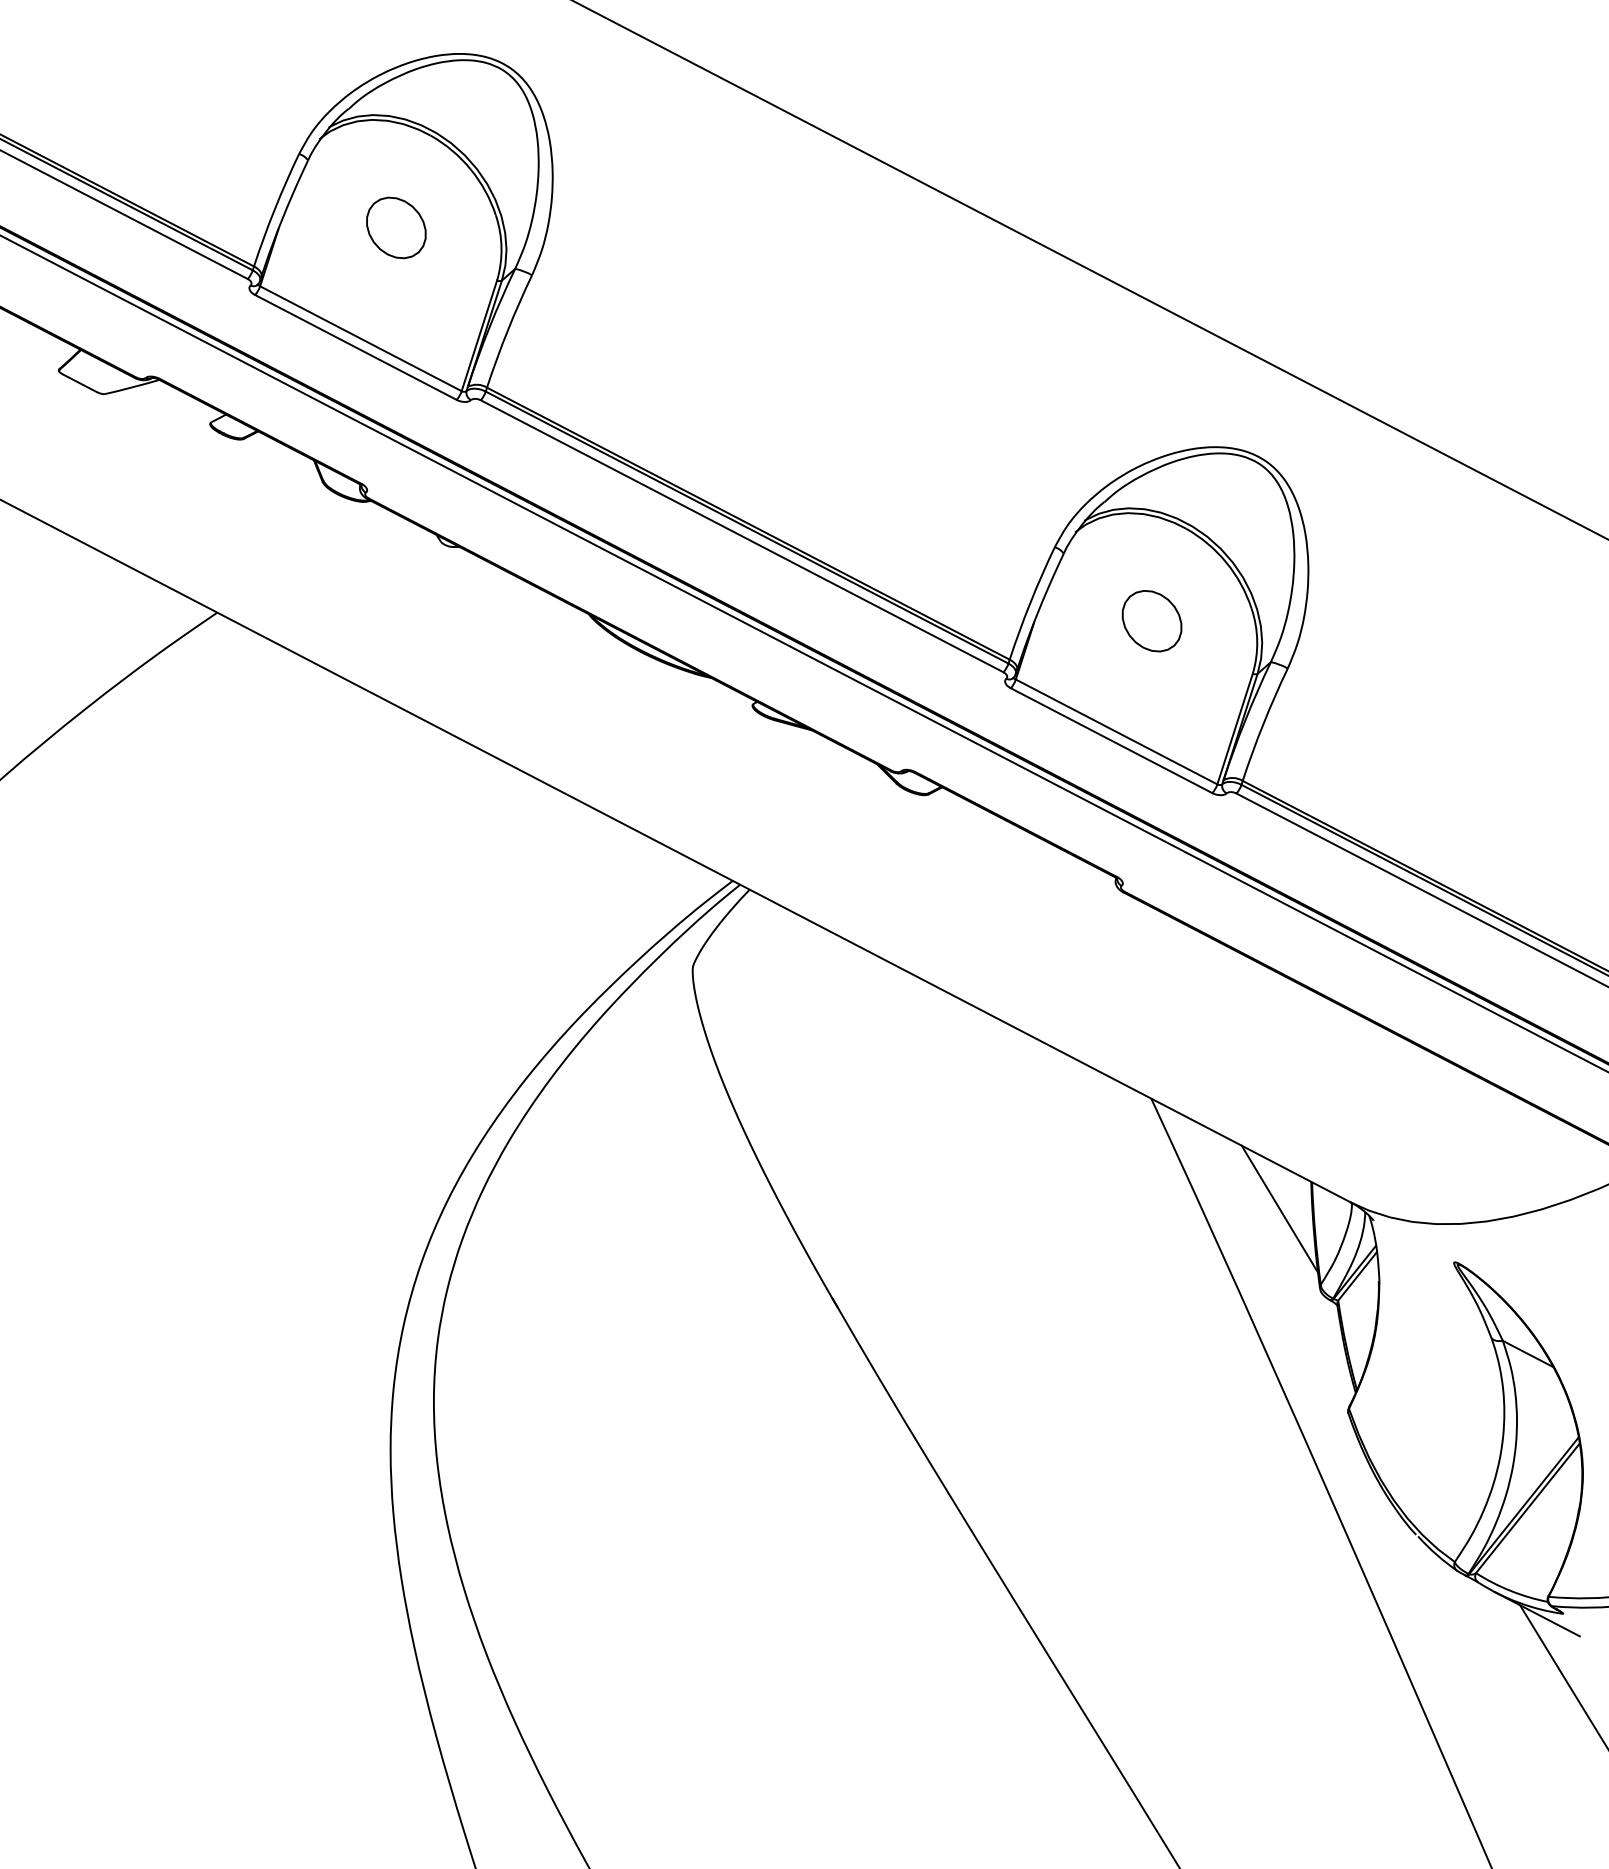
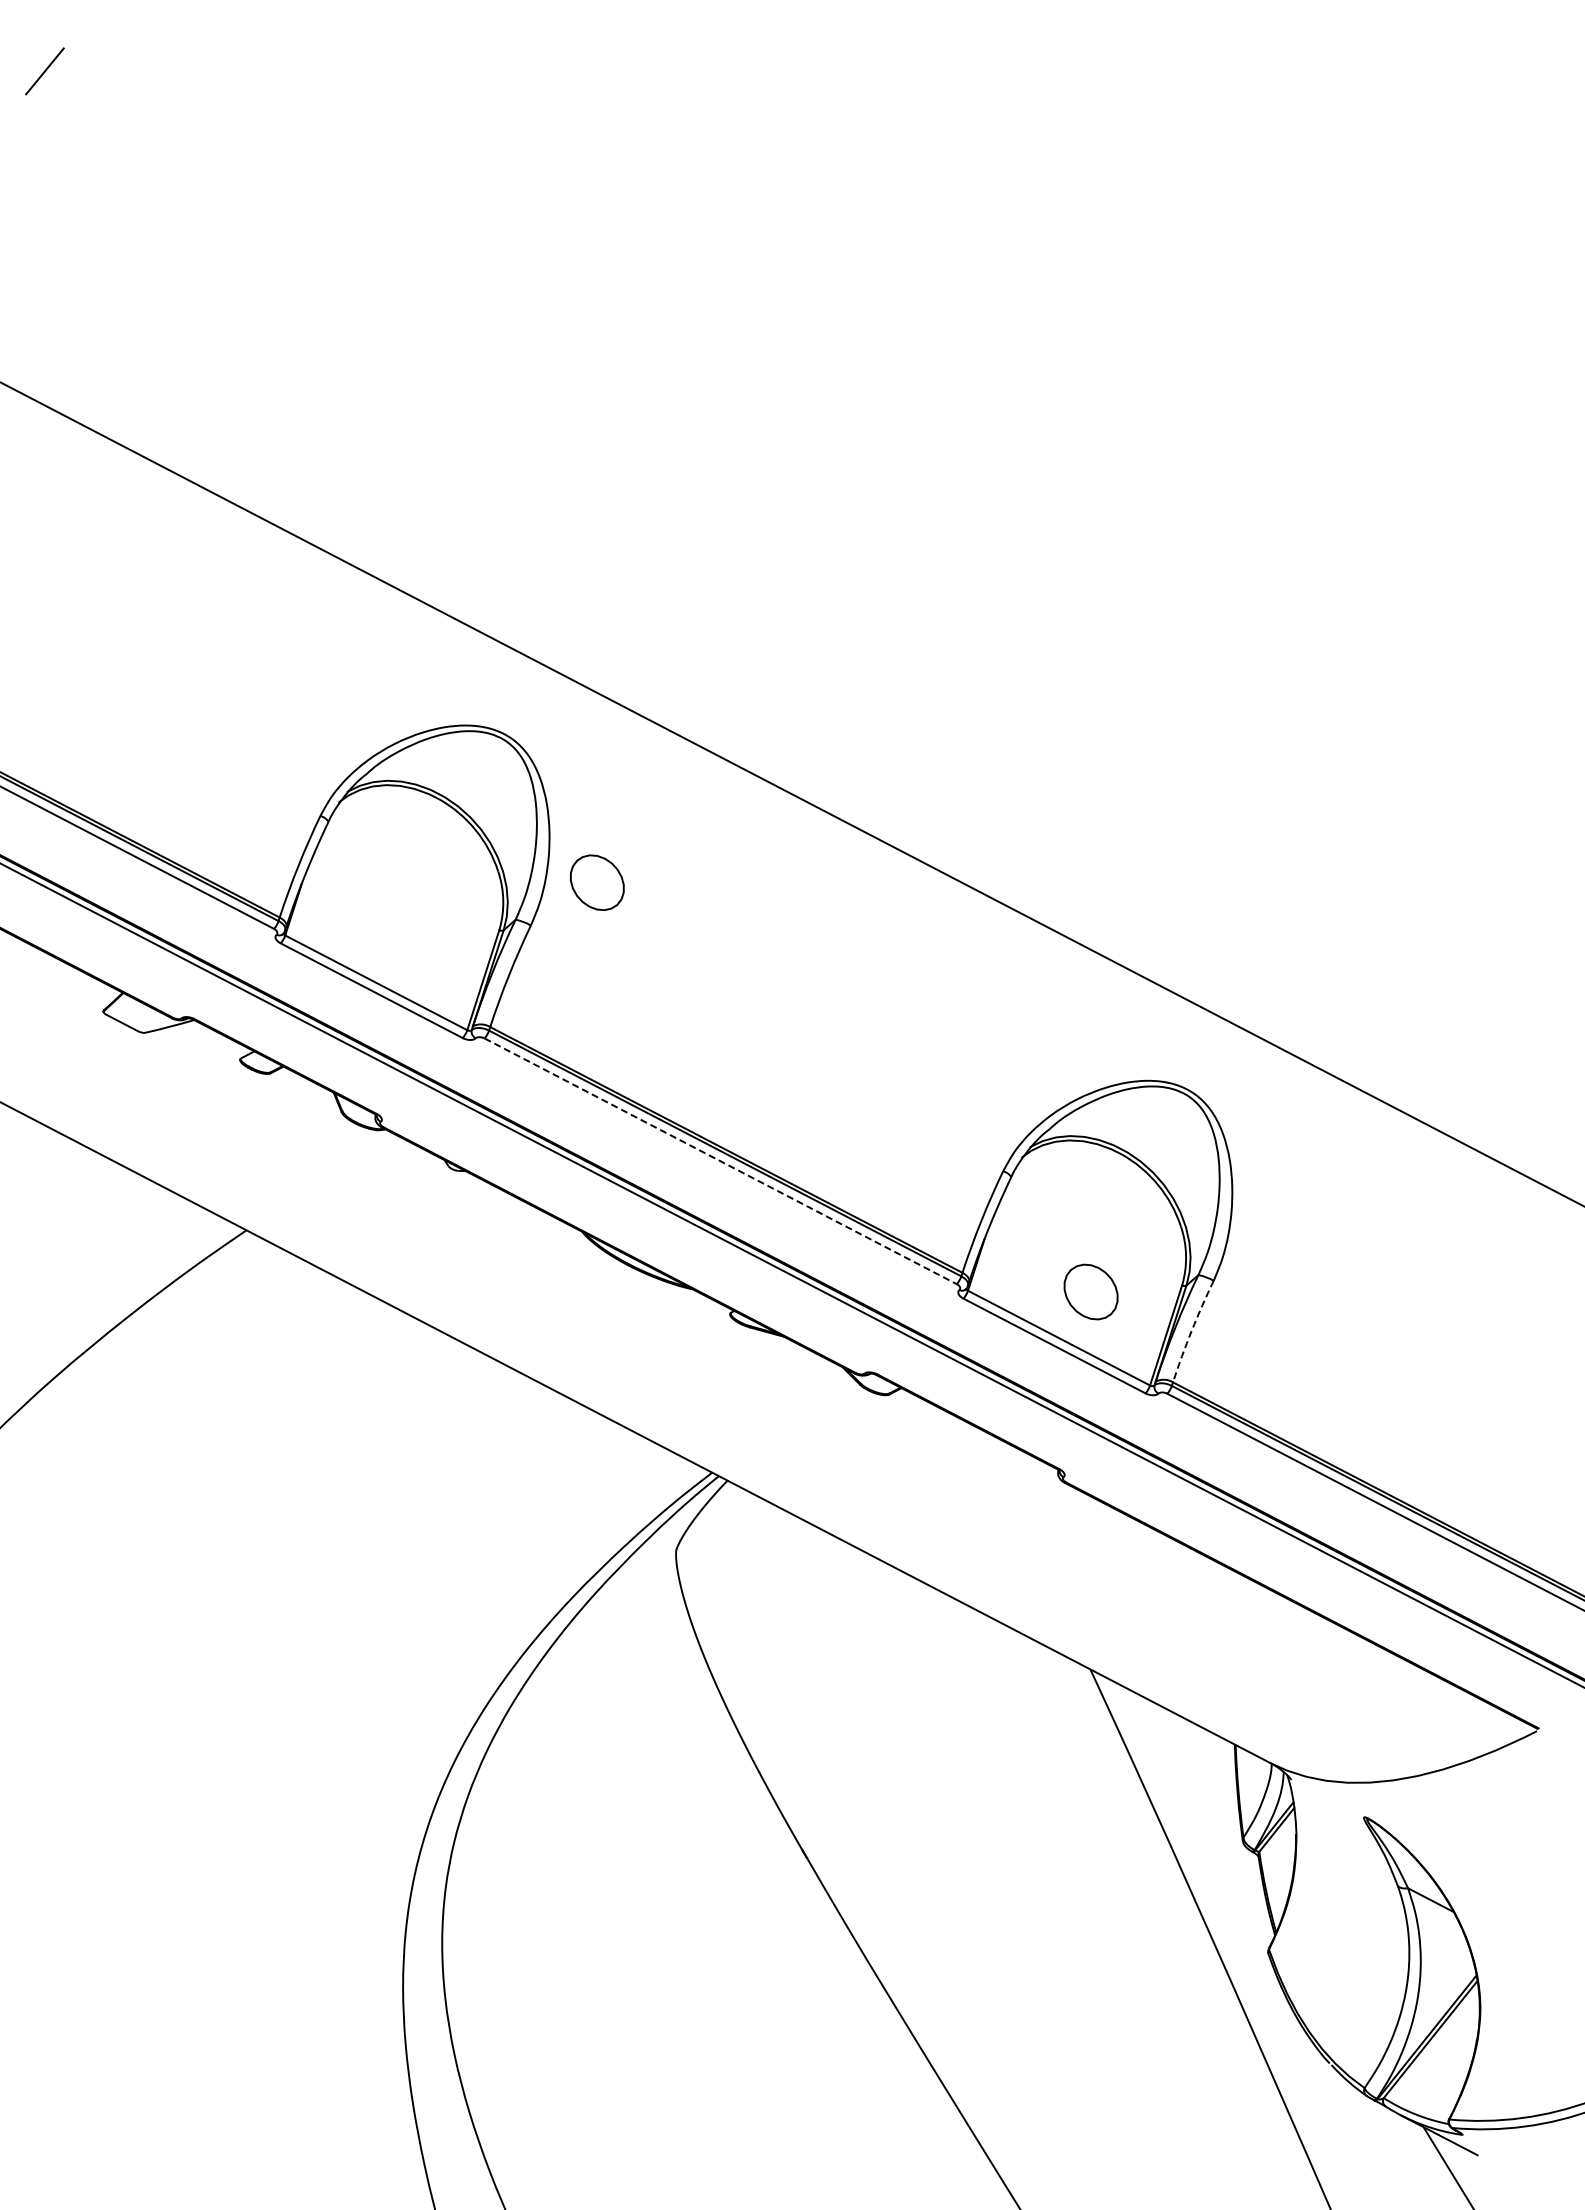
part: (396, 227) -> (597, 882), moved
line: (743, 536) -> (721, 1161), solid -> dashed
part: (1151, 620) -> (1090, 1291), moved
arc: (1263, 723) -> (1191, 1330), solid -> dashed
line: (1279, 1208) -> (1206, 1768), removed

